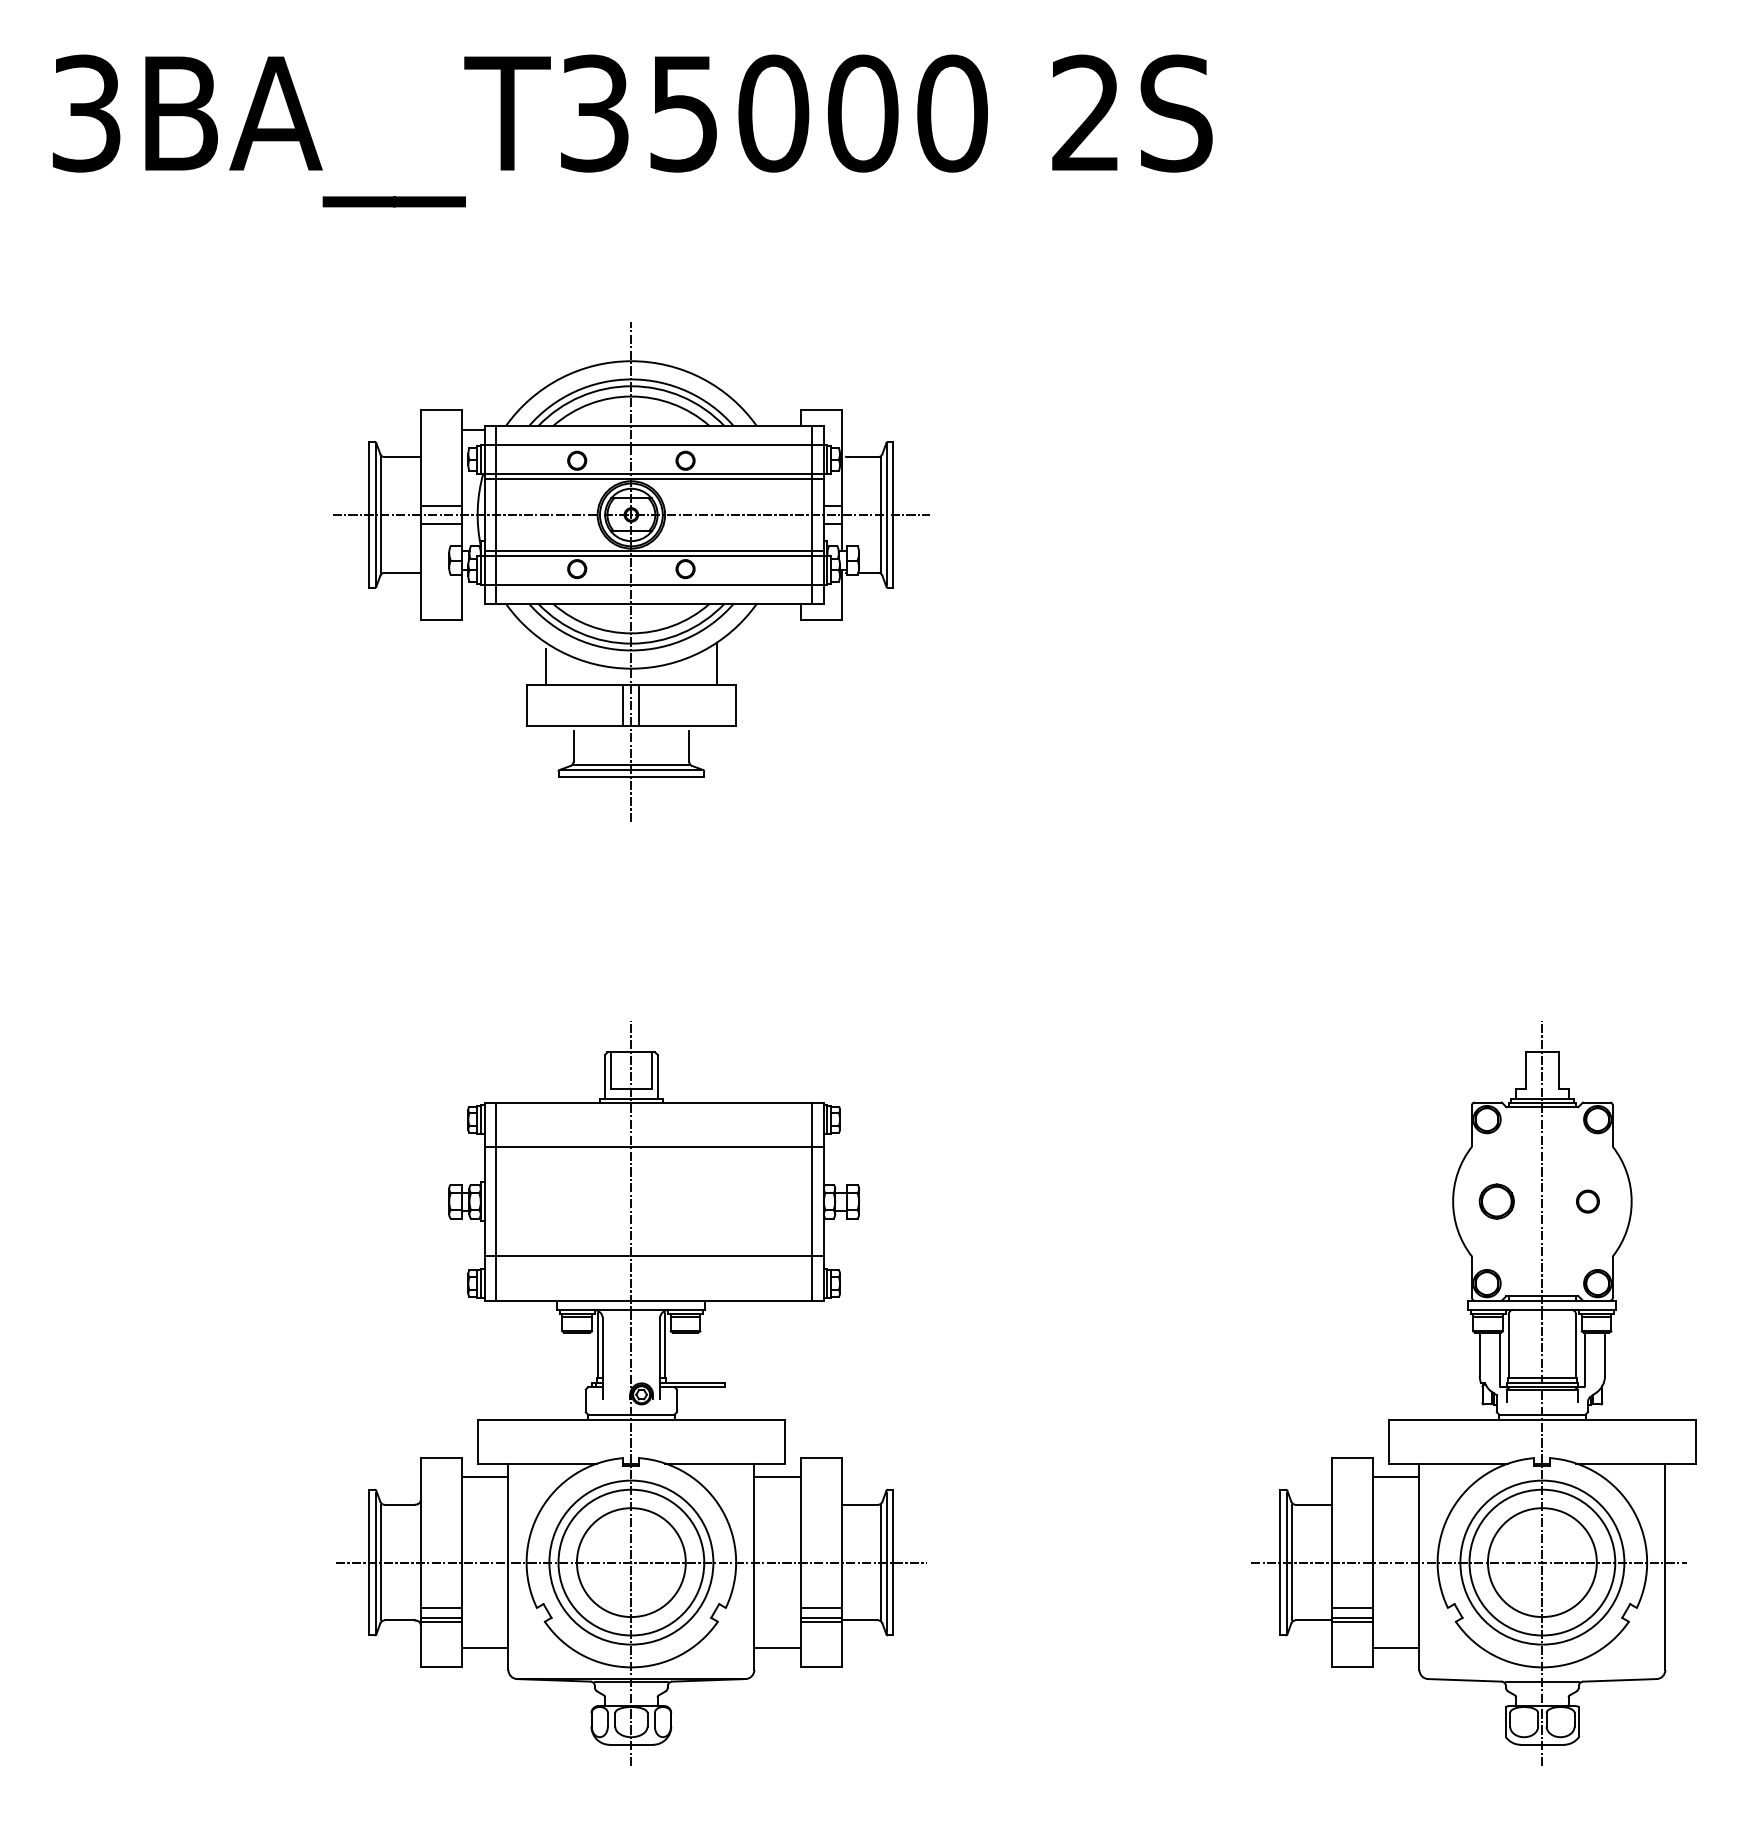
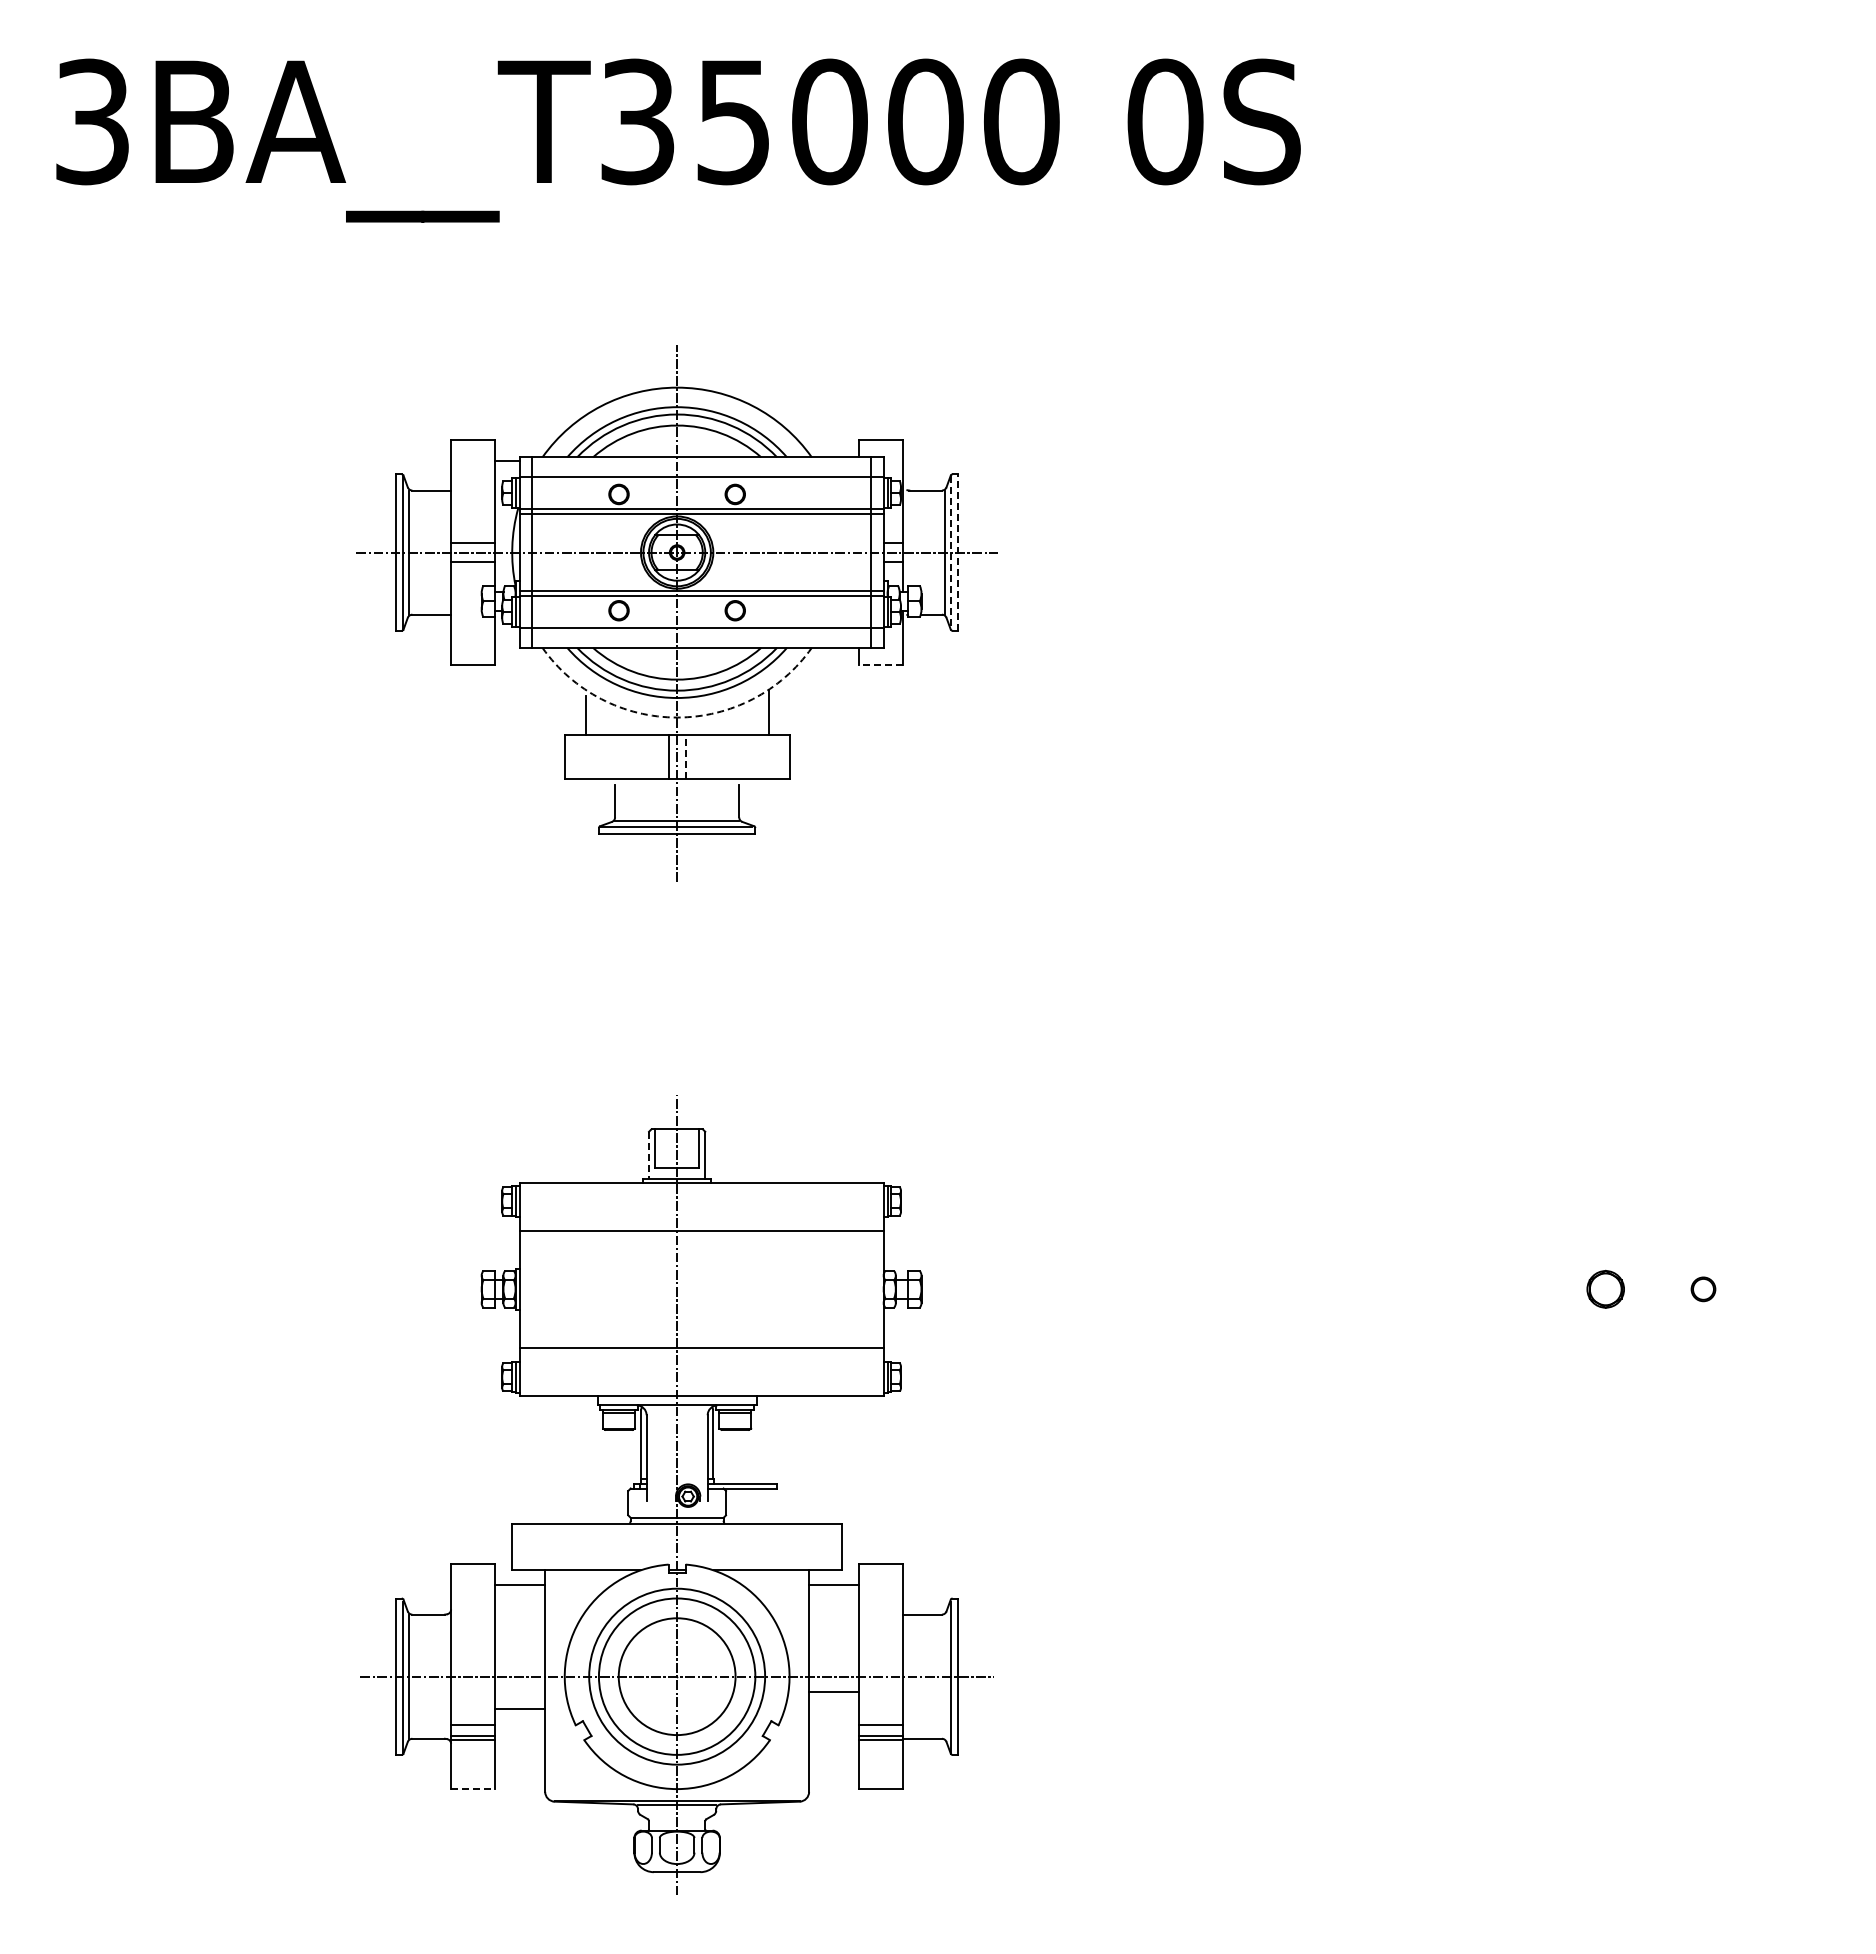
text: (1086, 113) -> (1165, 121), 2S -> 0S
line: (887, 513) -> (951, 551), solid -> dashed
line: (893, 514) -> (958, 552), solid -> dashed
line: (821, 620) -> (881, 665), solid -> dashed
arc: (631, 668) -> (677, 717), solid -> dashed
line: (639, 704) -> (685, 756), solid -> dashed
line: (605, 1076) -> (649, 1155), solid -> dashed
line: (495, 1201) -> (531, 1289), removed
line: (812, 1201) -> (871, 1289), removed
part: (1481, 1392) -> (1589, 1494), removed
line: (881, 1562) -> (945, 1676), removed
line: (485, 1648) -> (520, 1709), moved
line: (778, 1648) -> (834, 1692), moved
line: (441, 1667) -> (473, 1789), solid -> dashed

